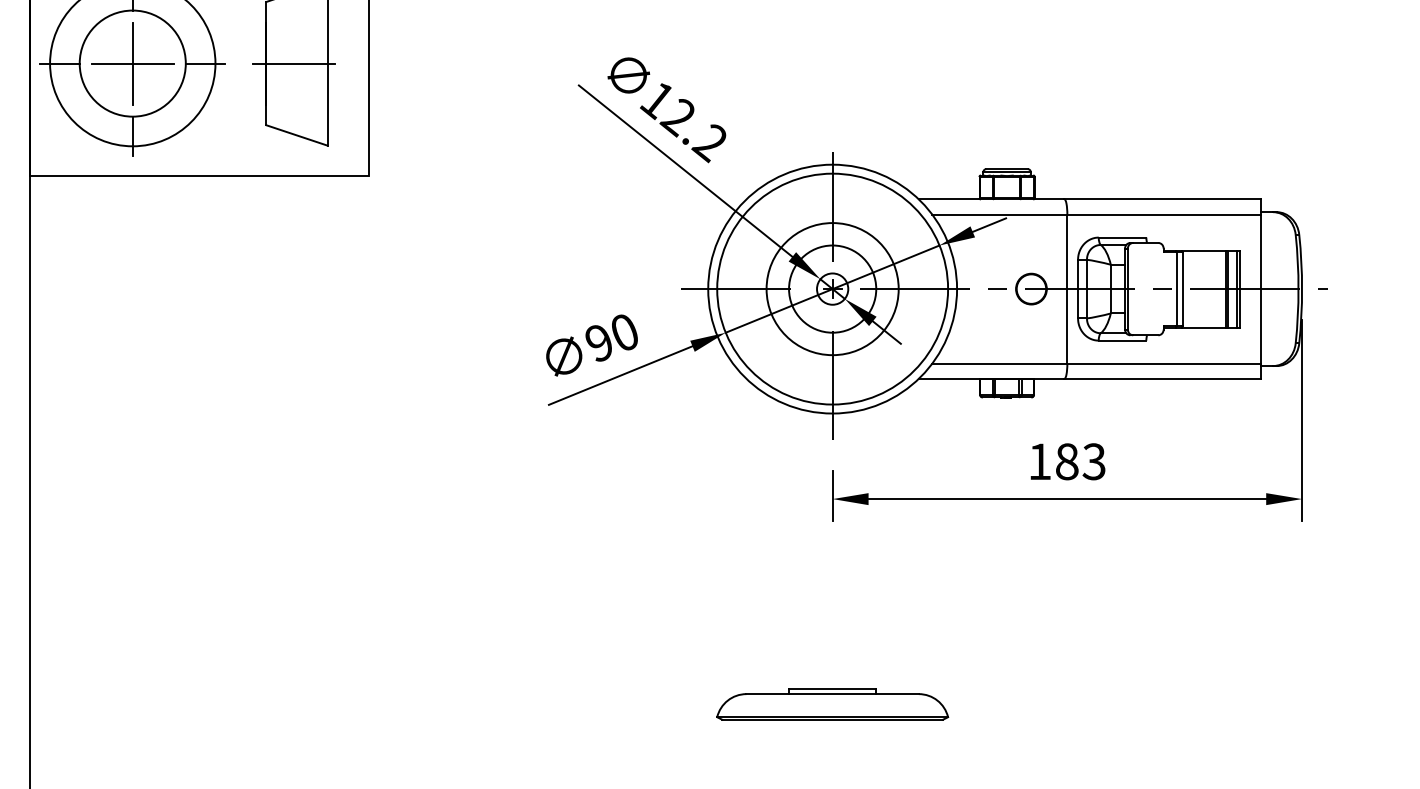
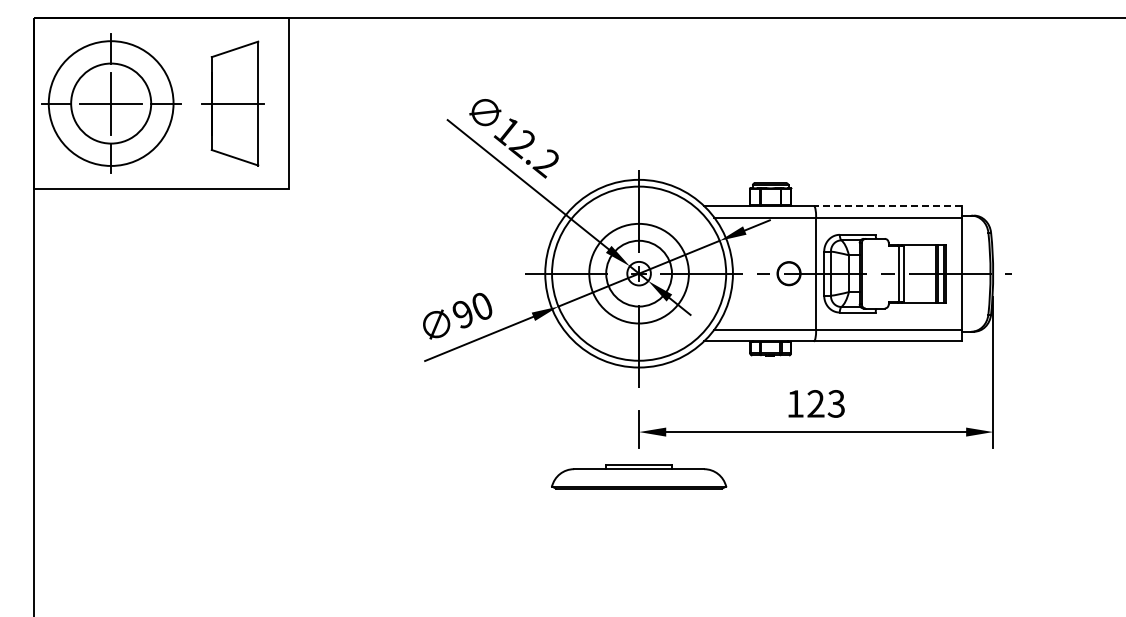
line: (1161, 198) -> (887, 205), solid -> dashed
text: (1066, 461) -> (815, 403), 183 -> 123
part: (833, 703) -> (639, 476), moved

